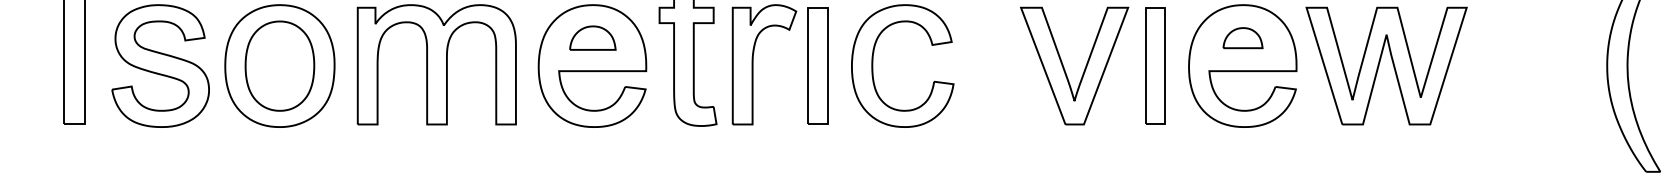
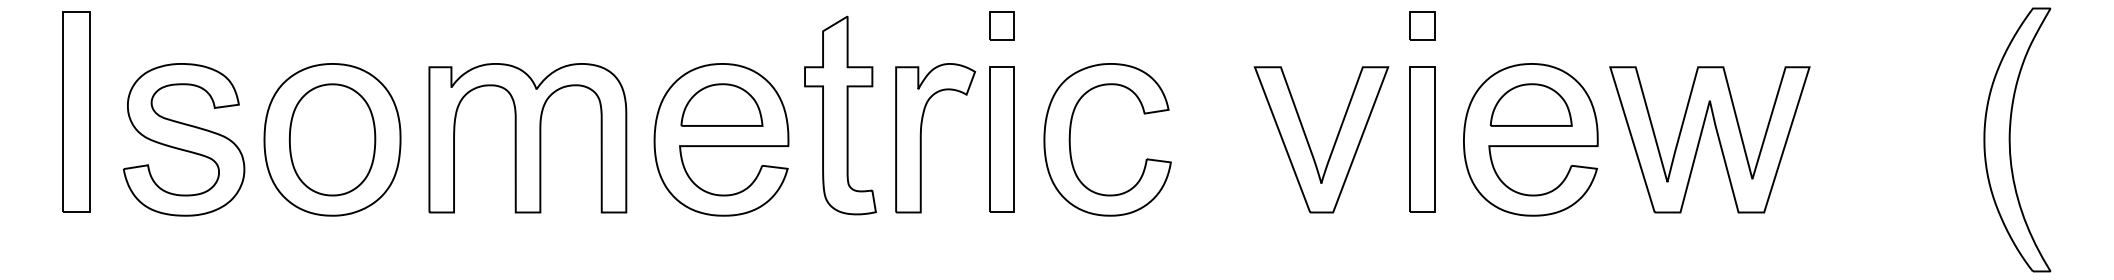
part: (592, 37) -> (721, 104), size x1.43
part: (1242, 37) -> (1530, 104), size x1.67

